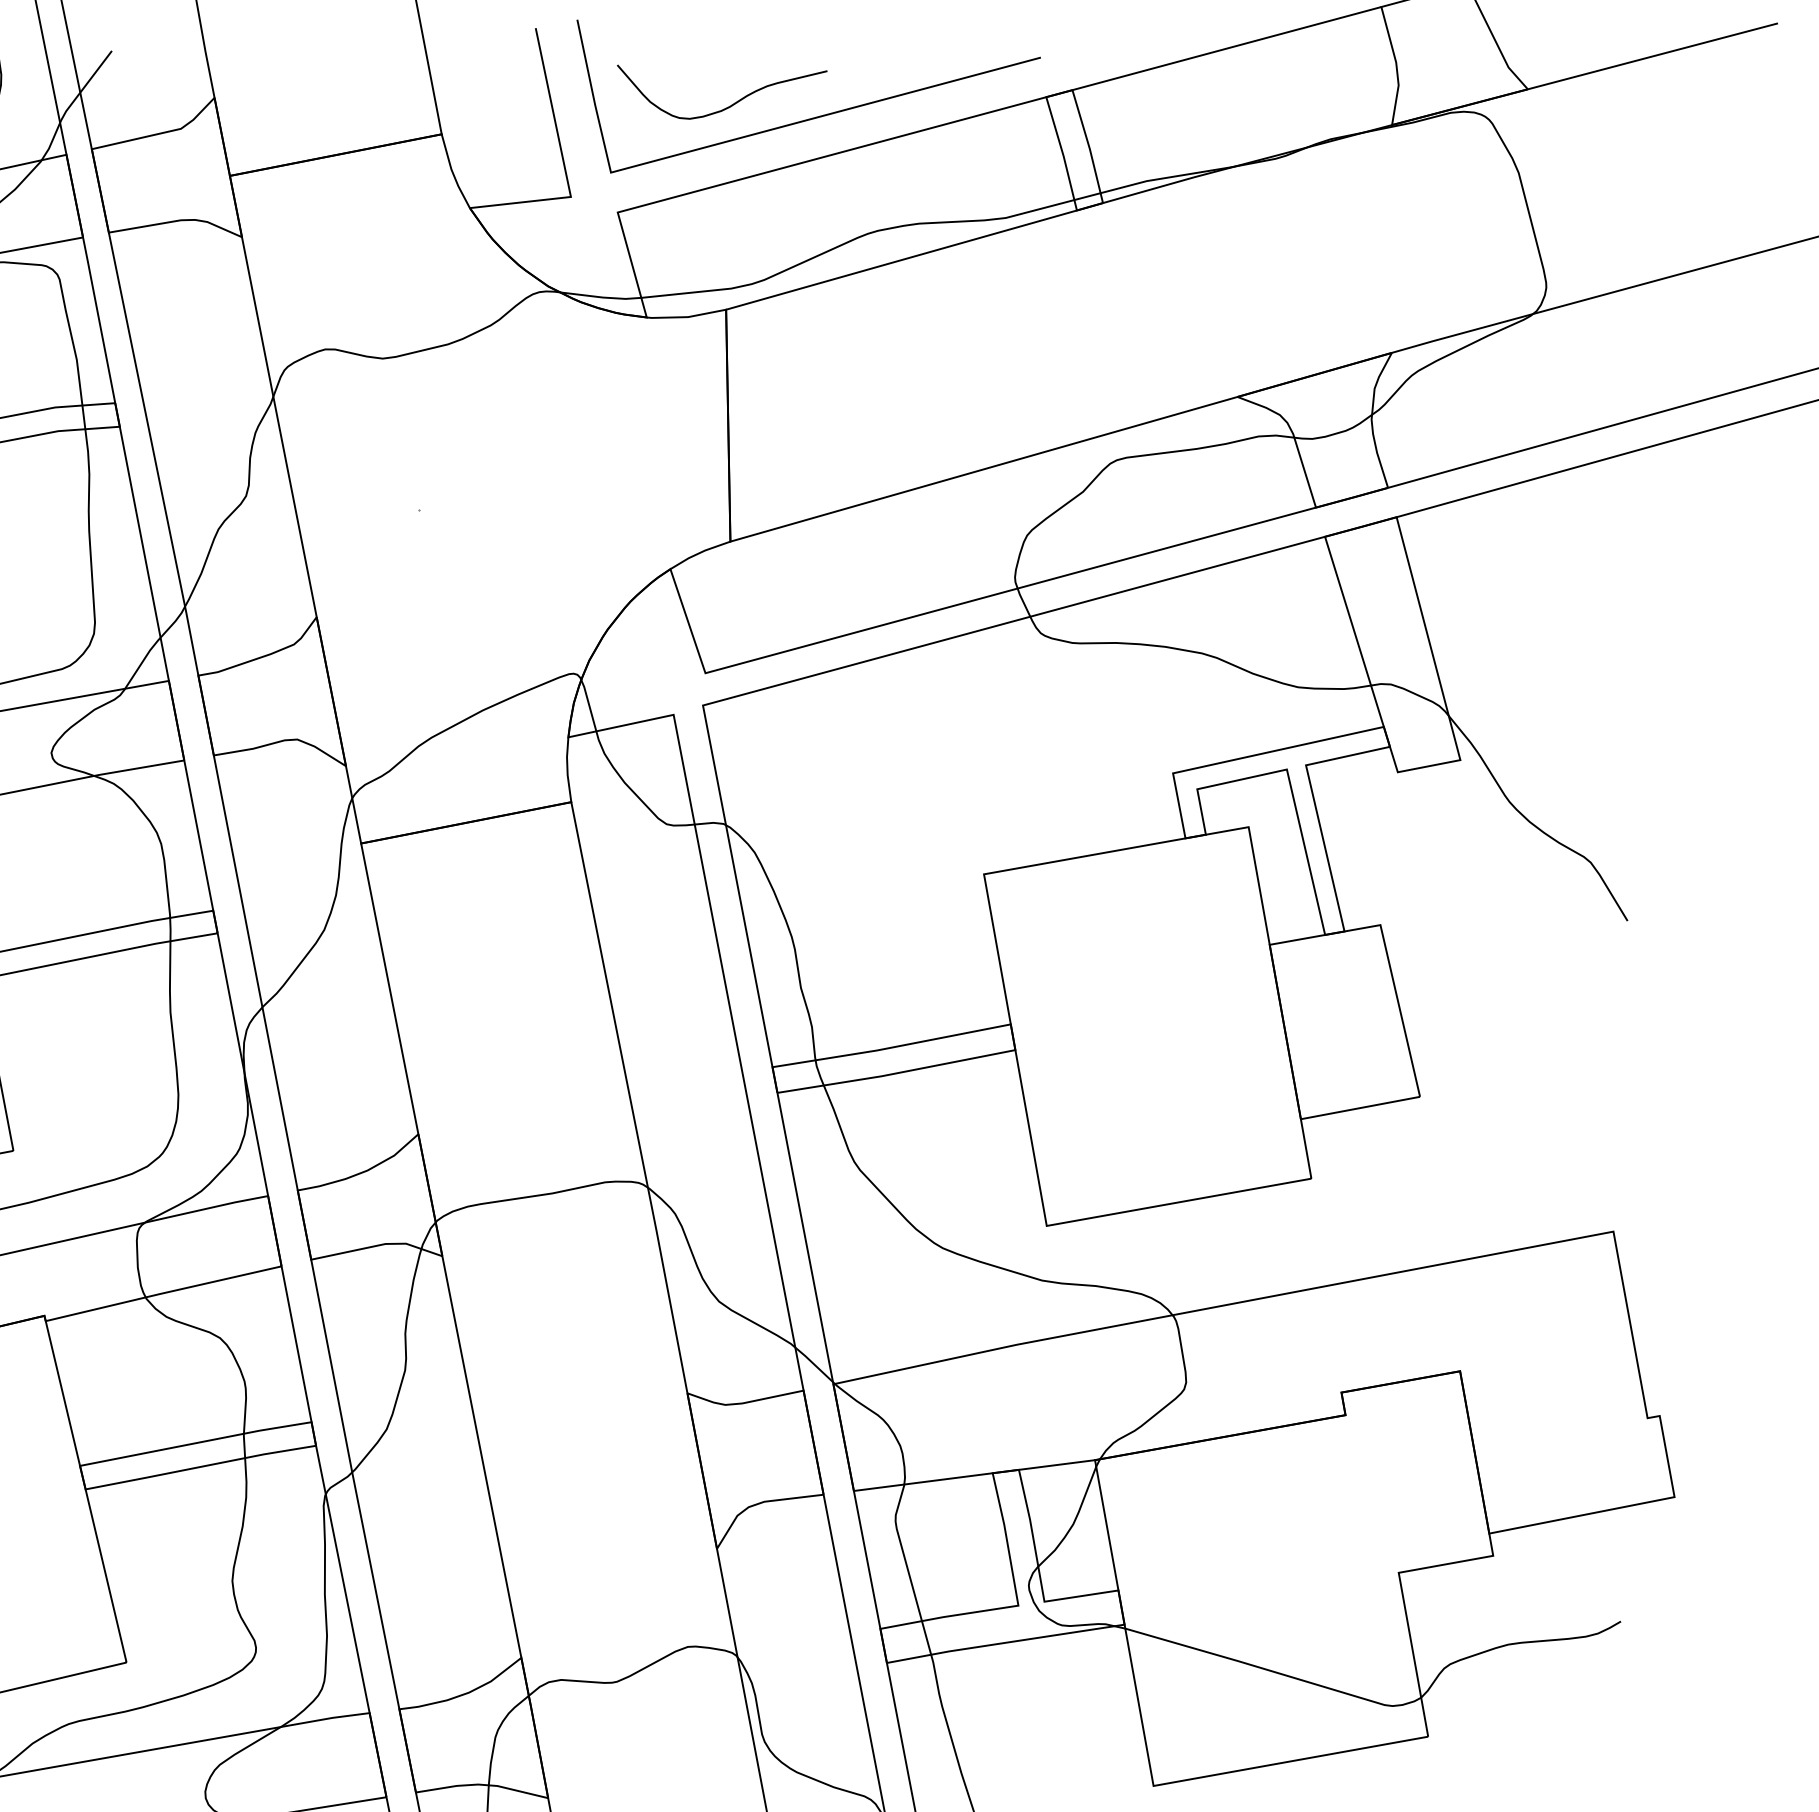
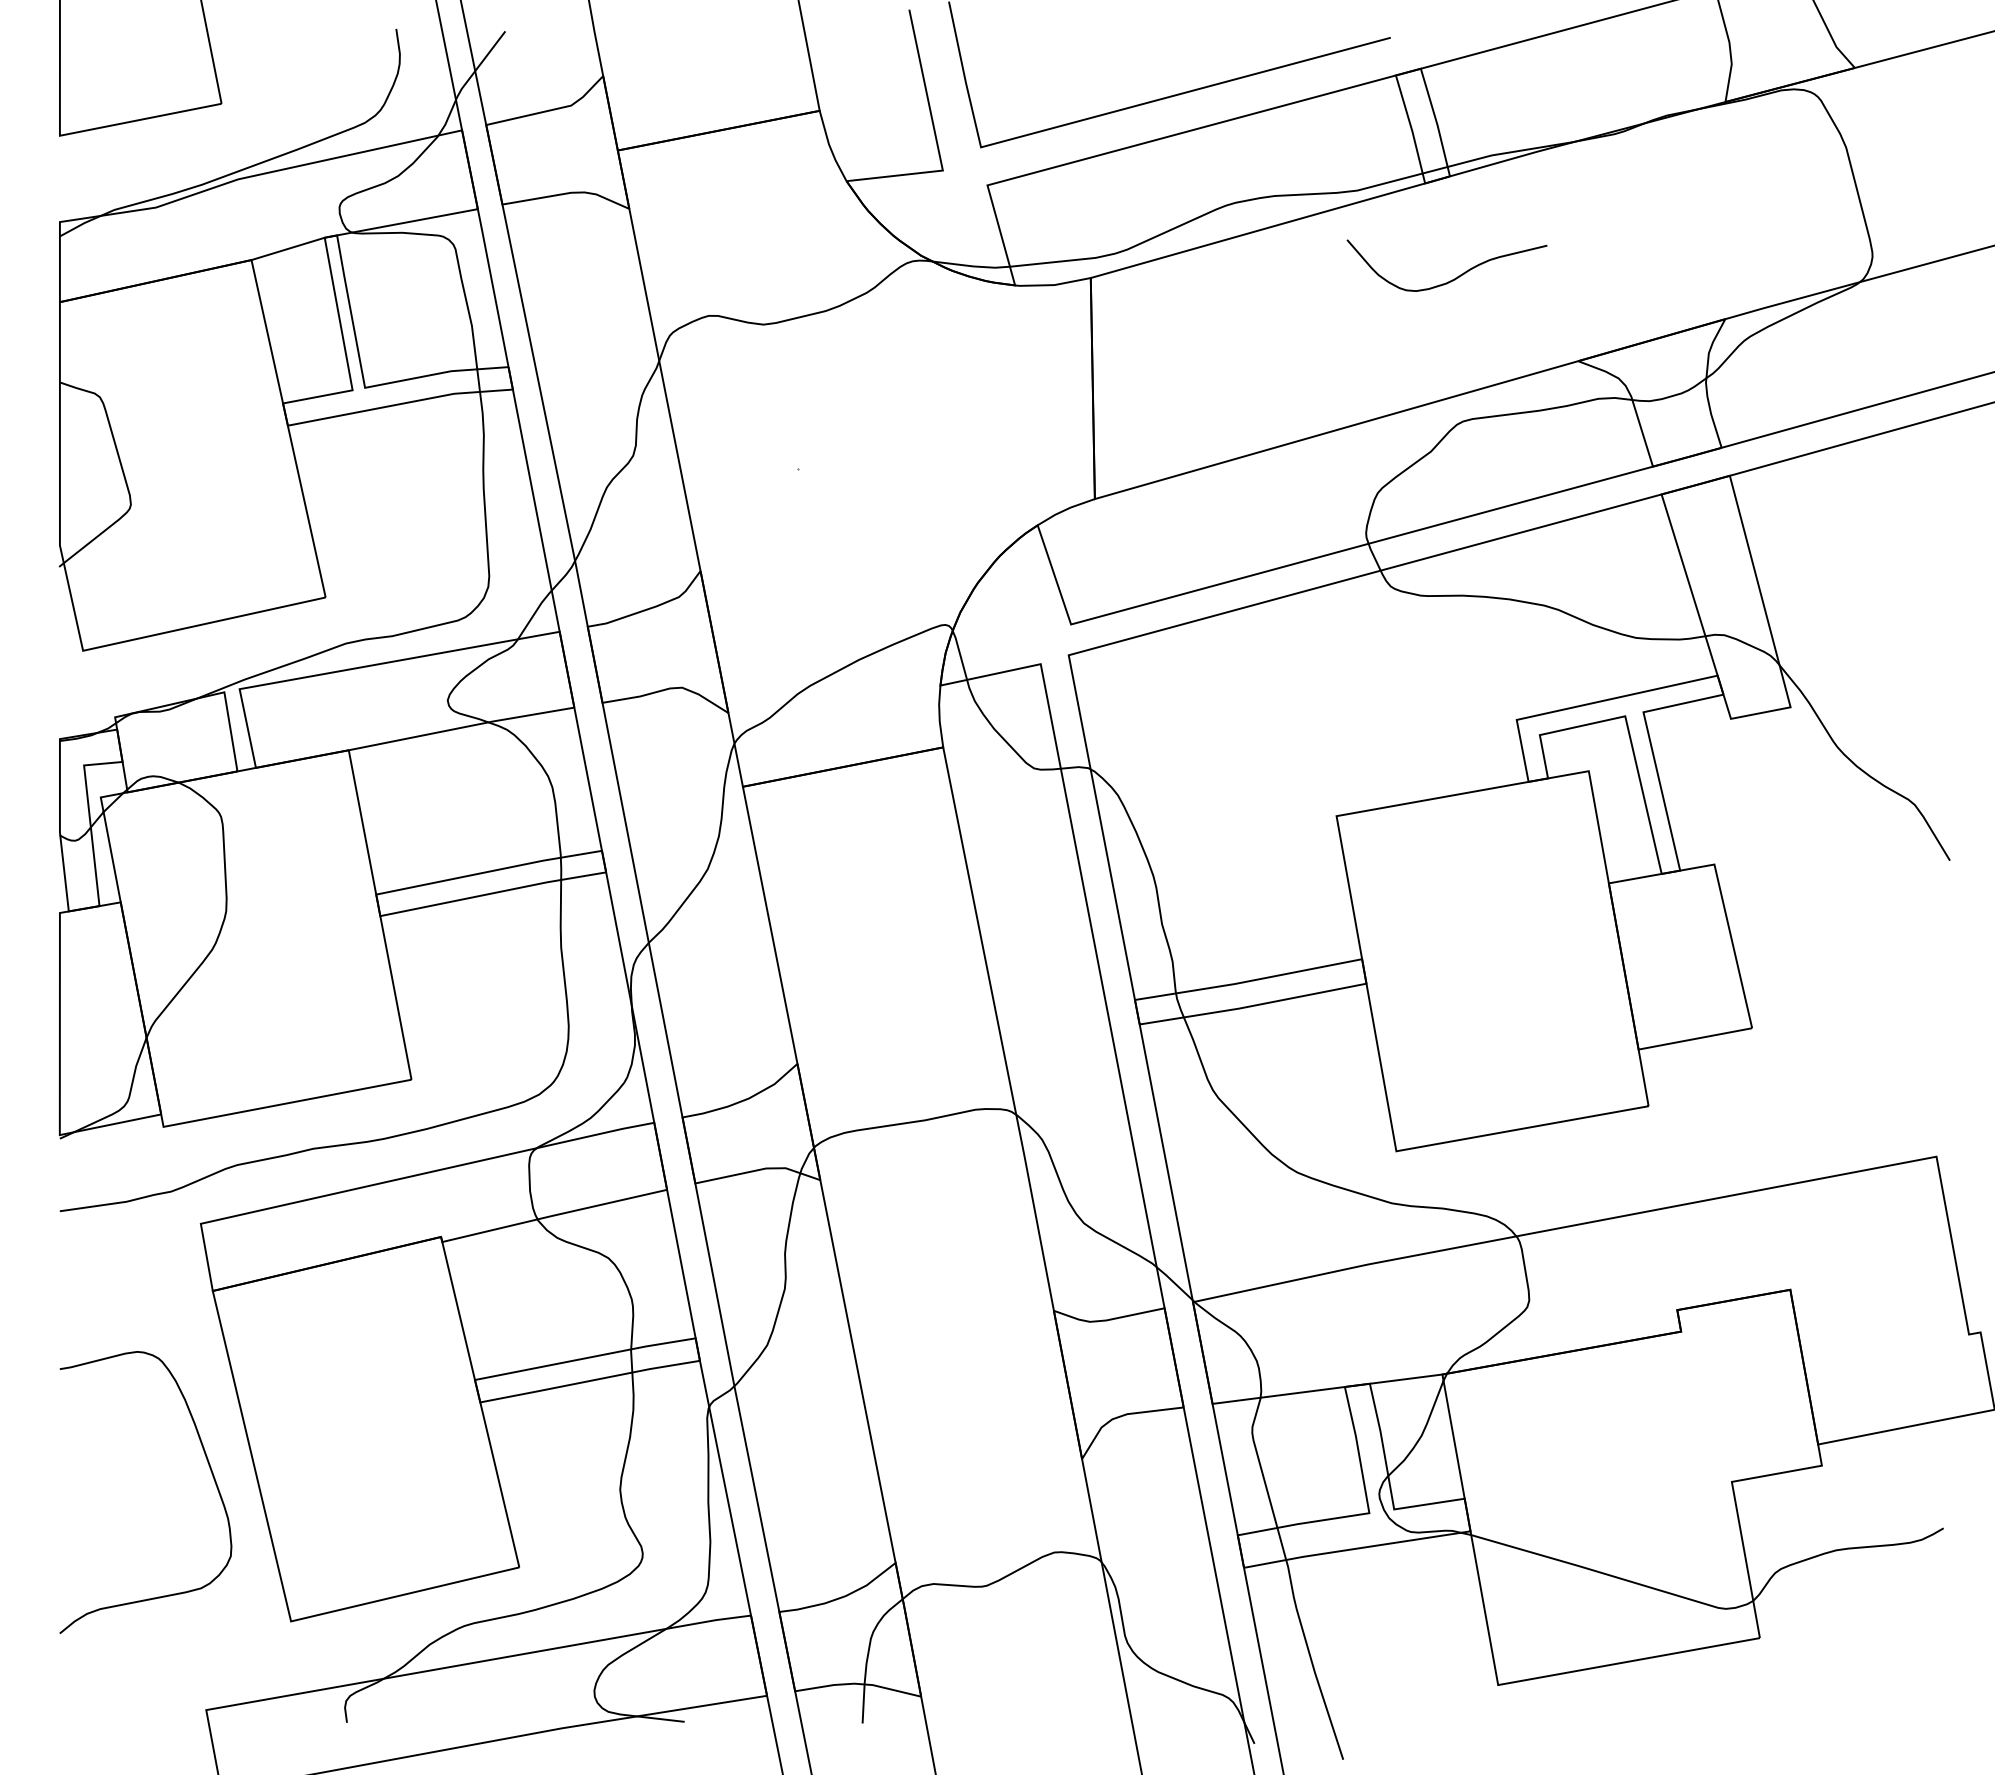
curve: (731, 104) -> (1455, 277), moved

